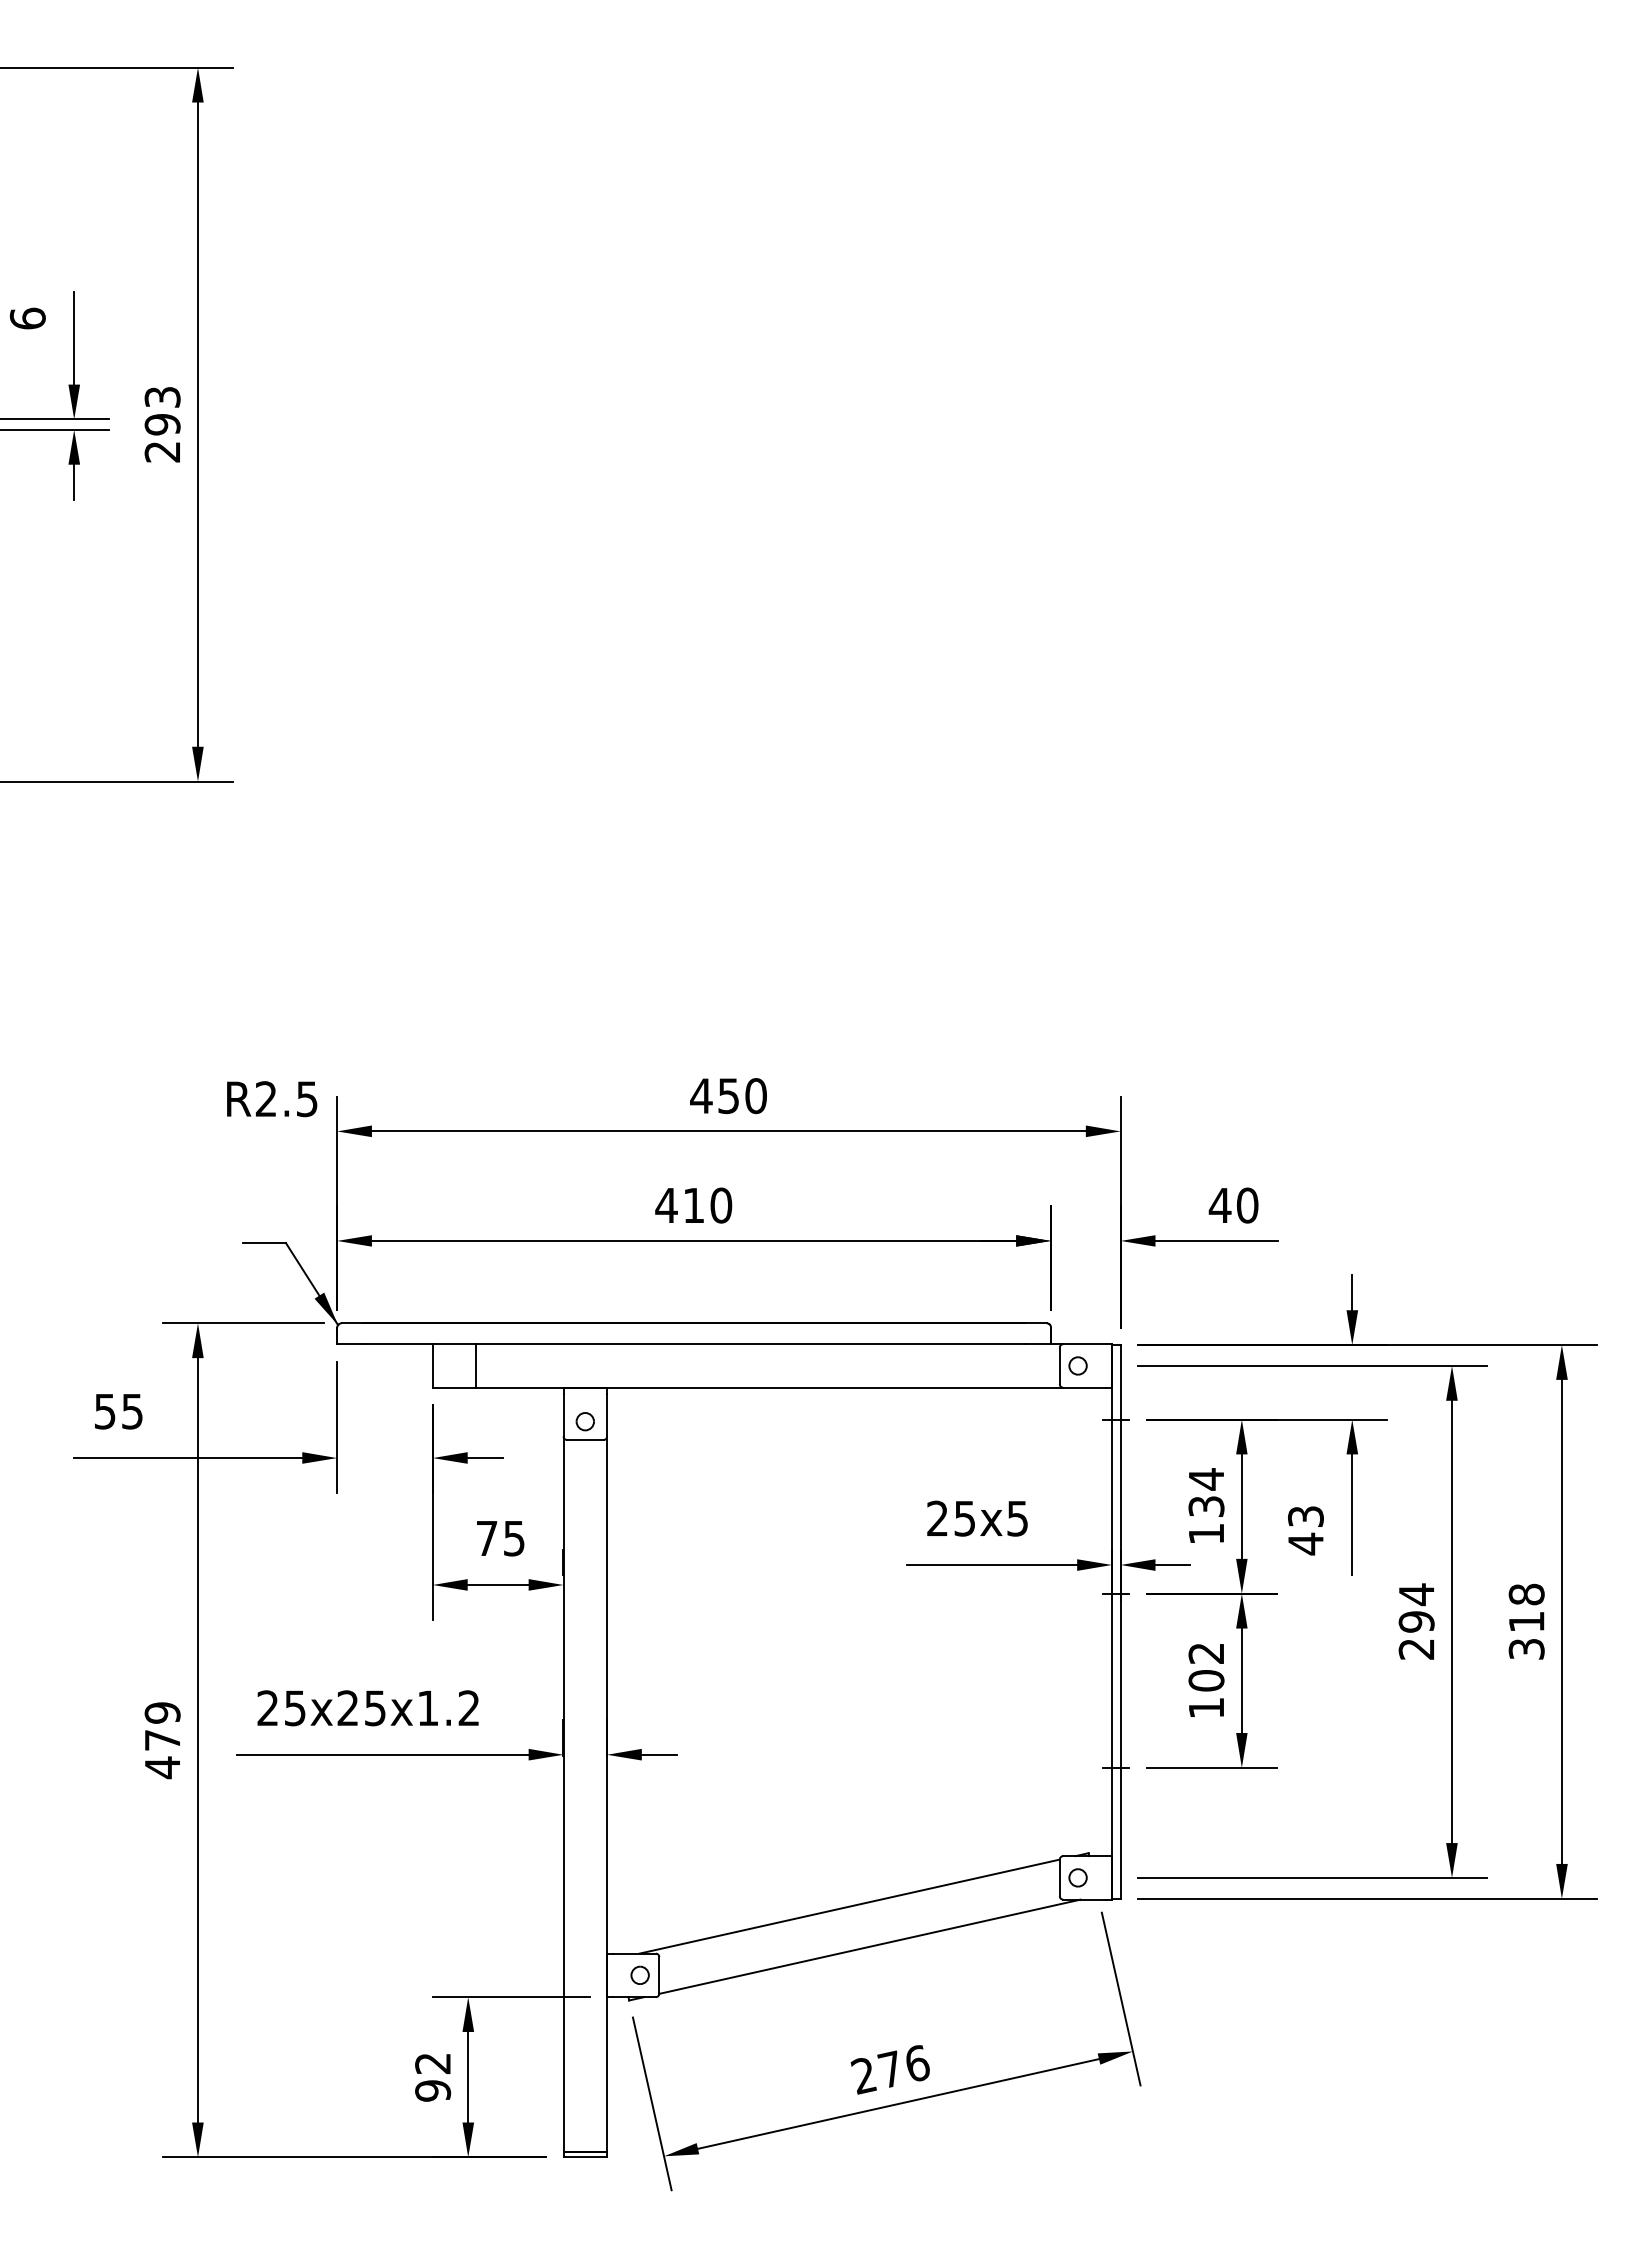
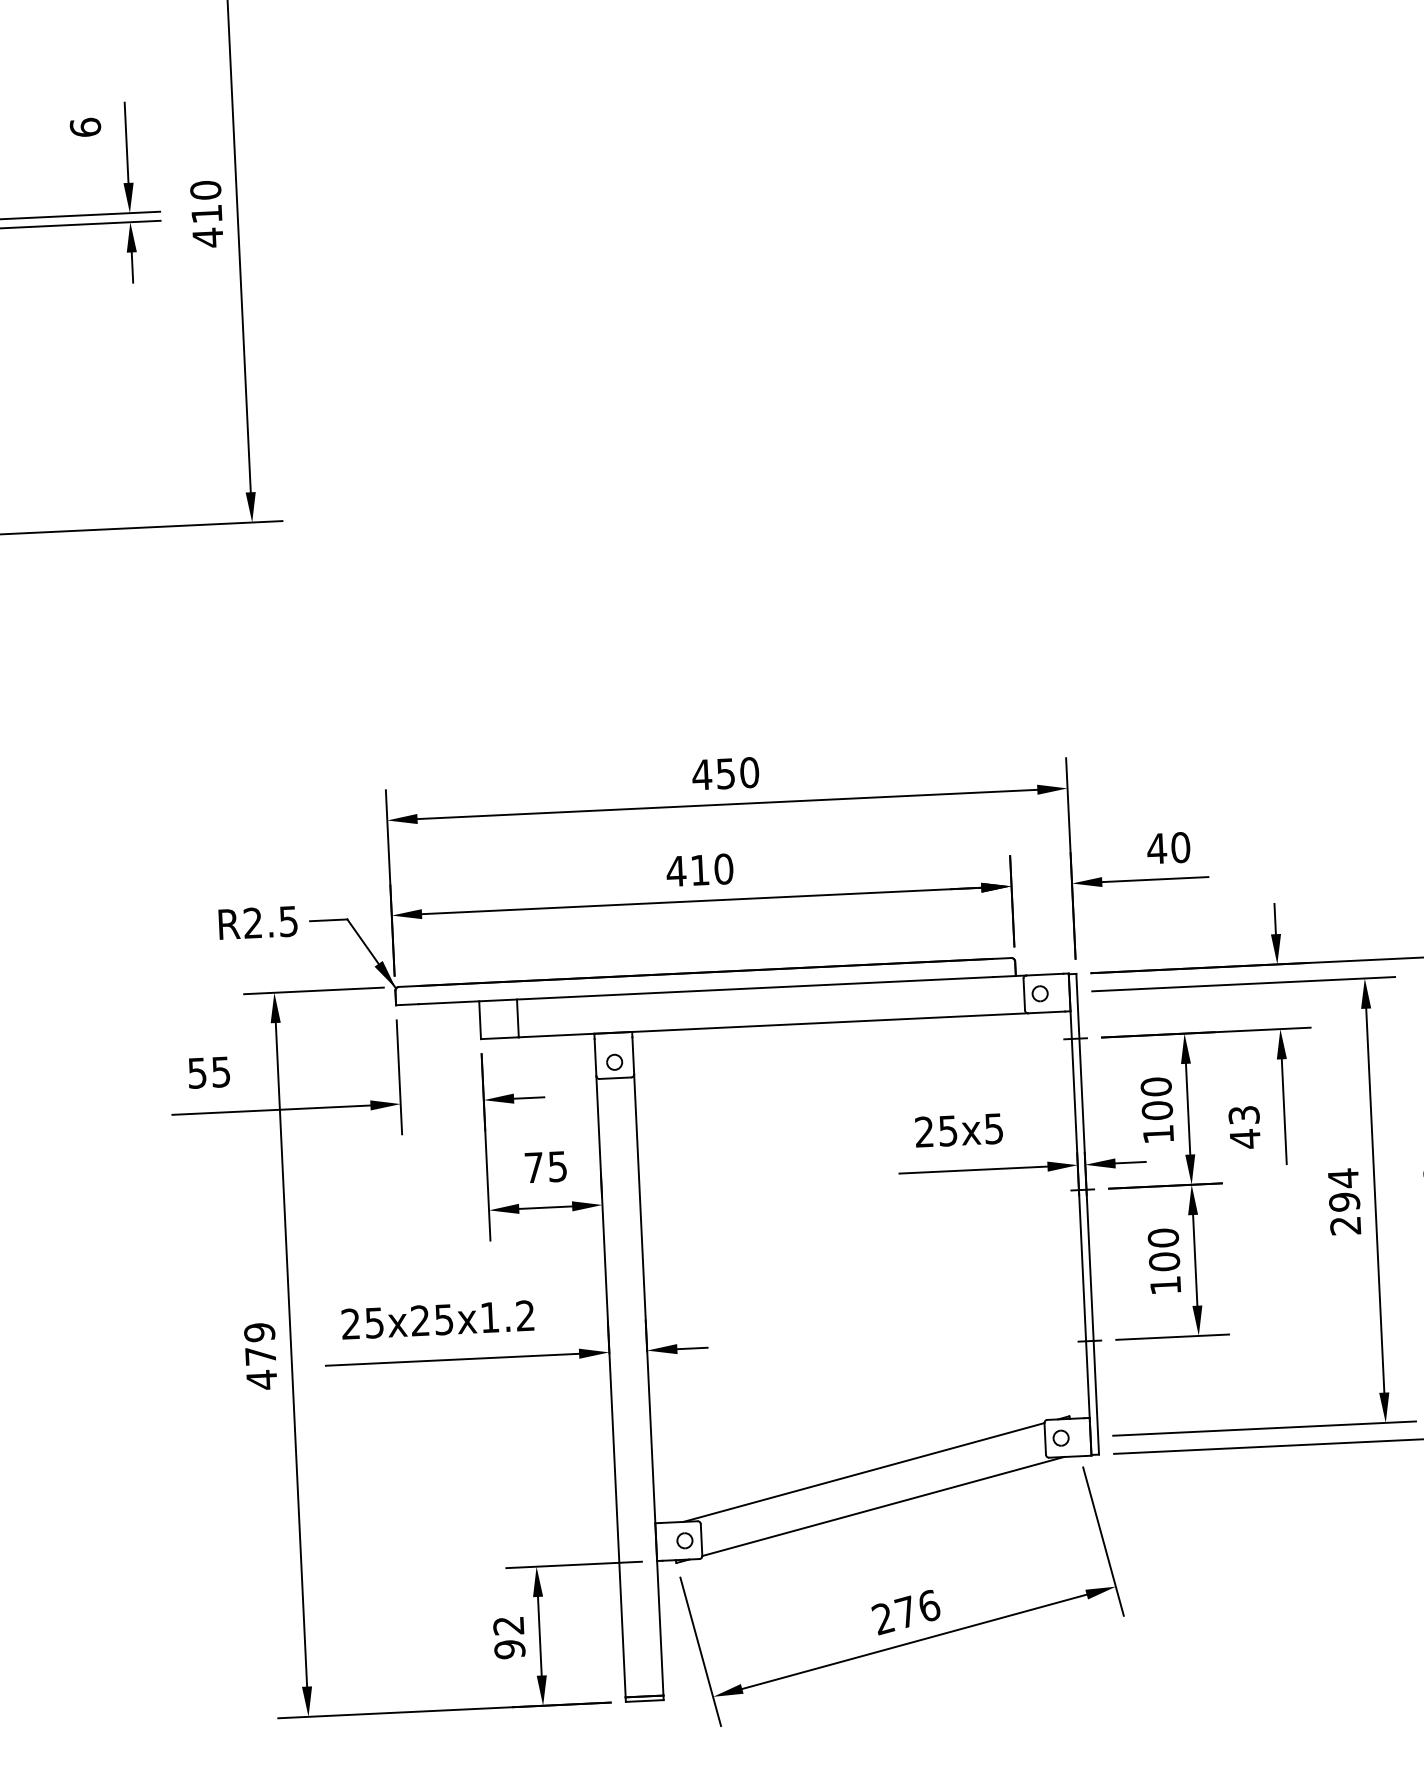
text: (162, 424) -> (206, 213), 293 -> 410
text: (272, 1099) -> (258, 923), moved
text: (1206, 1492) -> (1156, 1098), 134 -> 100
text: (1206, 1653) -> (1163, 1238), 102 -> 100

